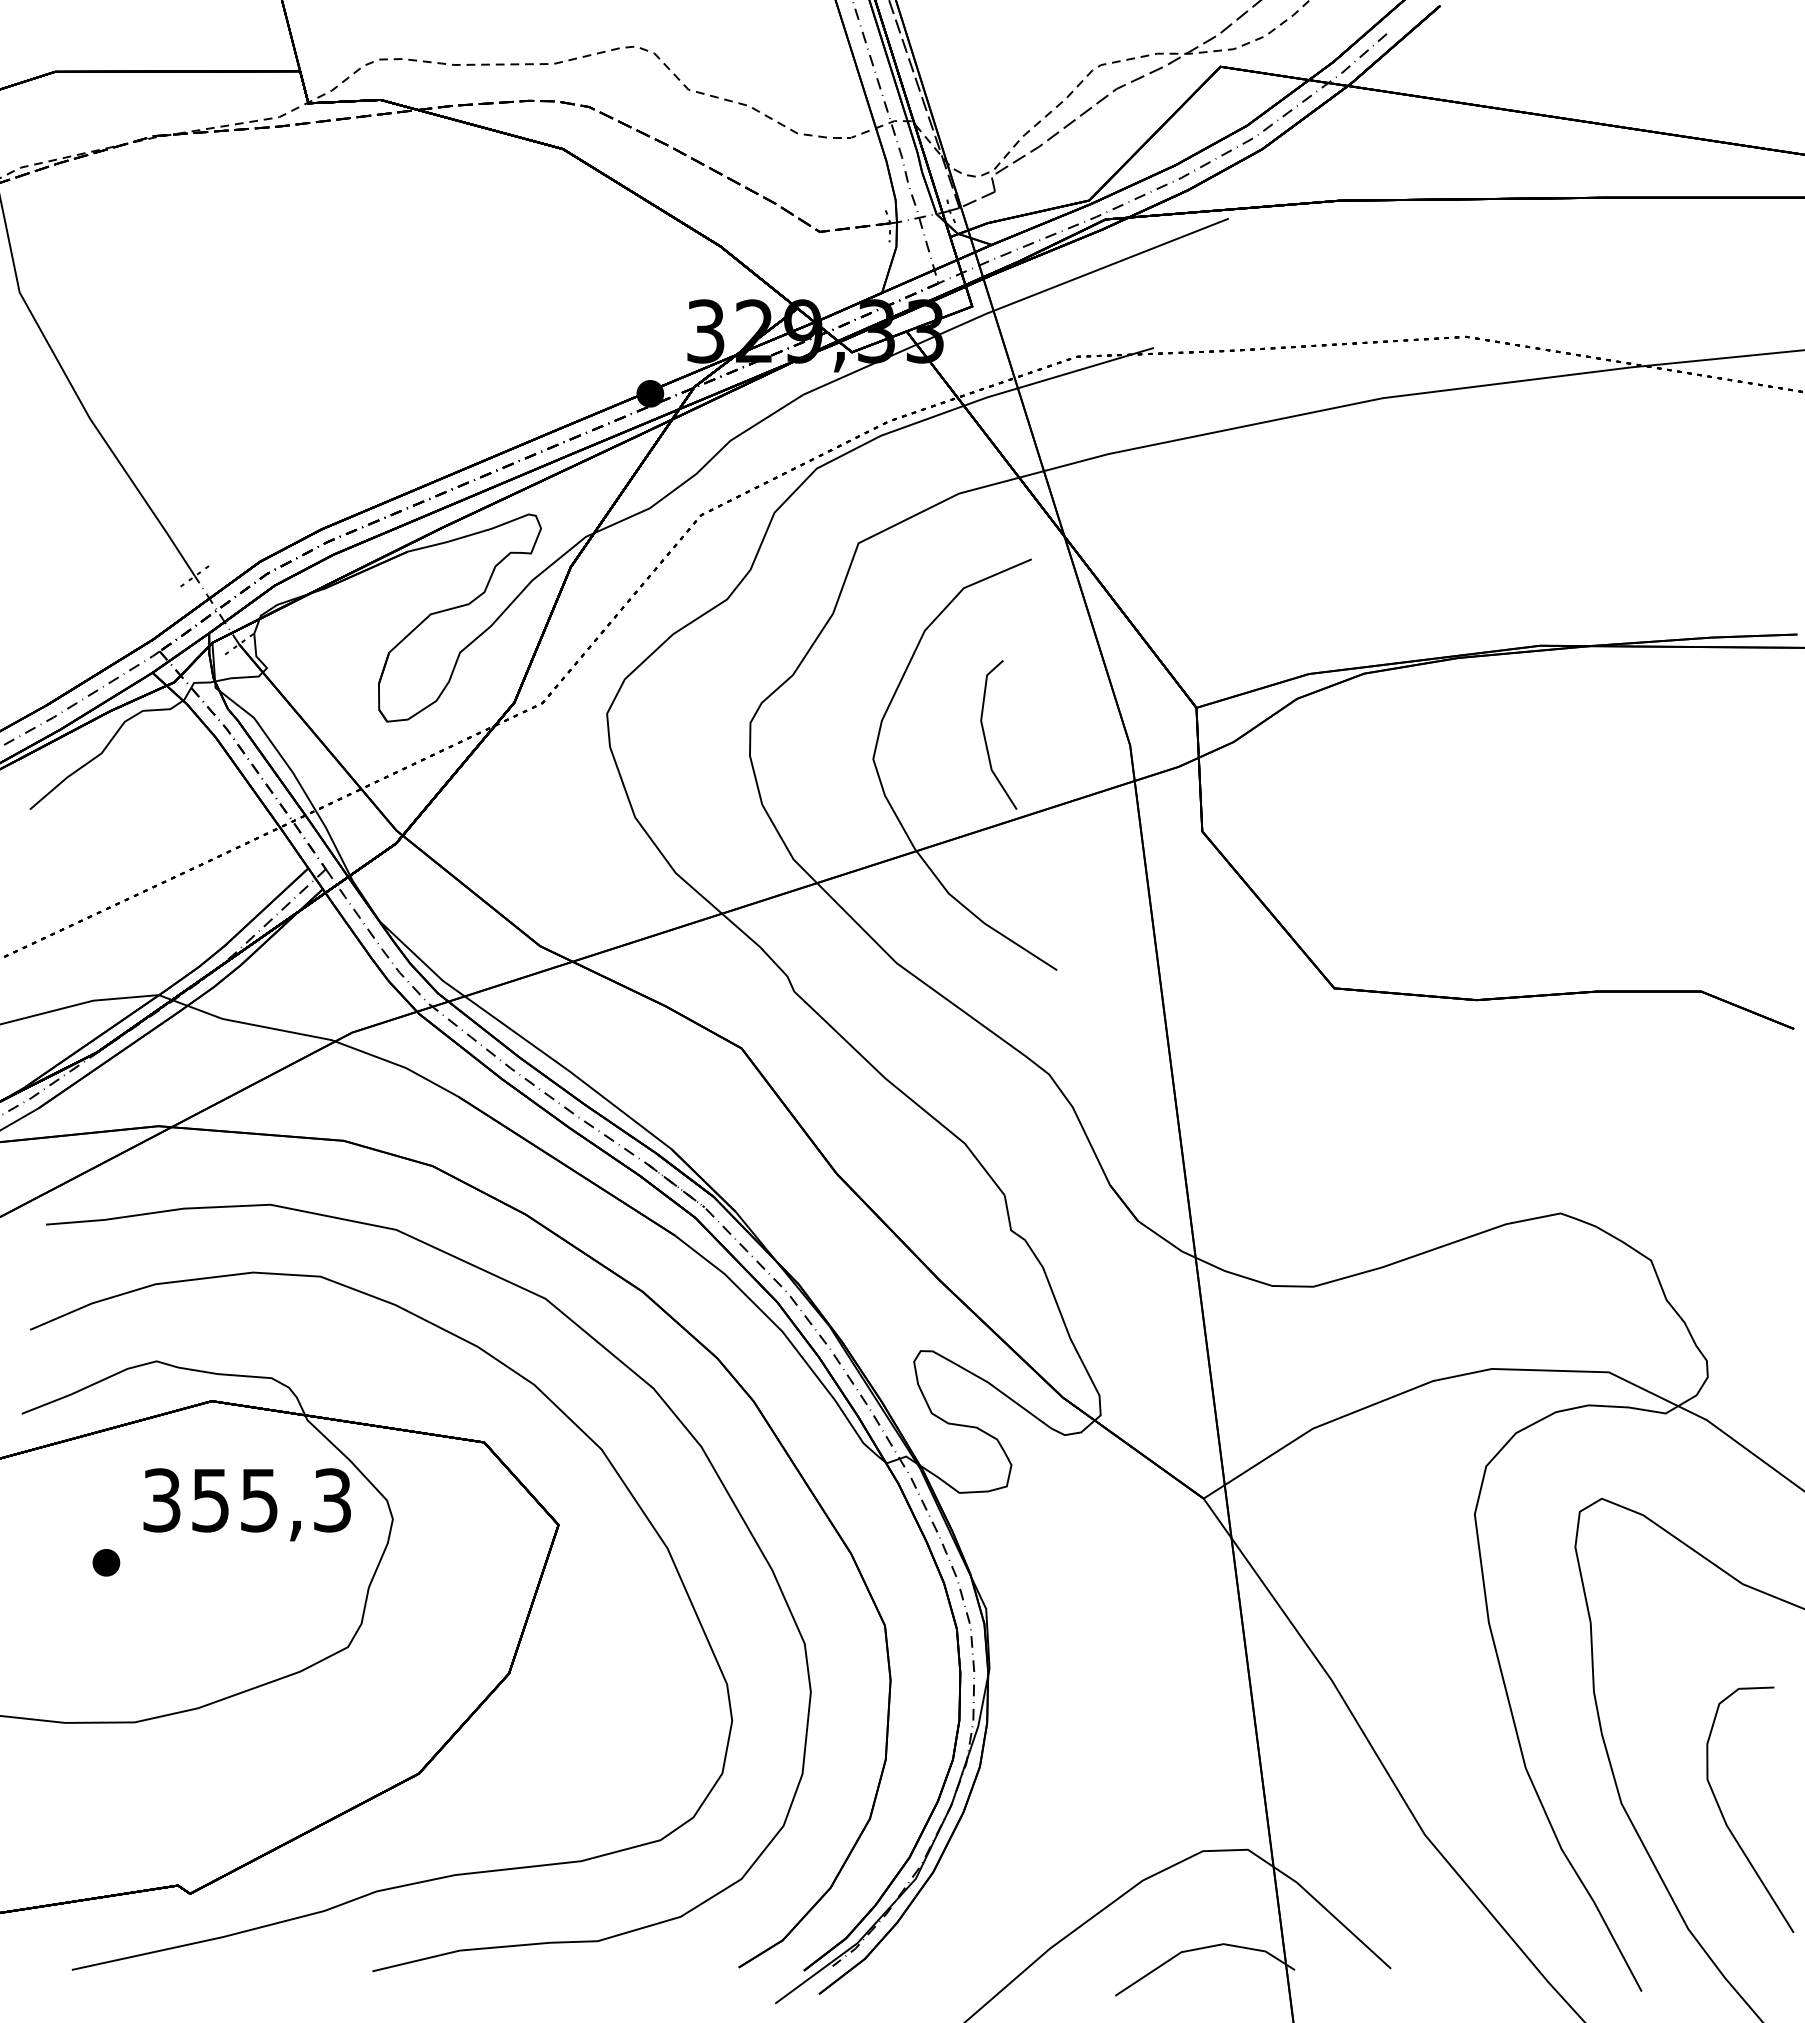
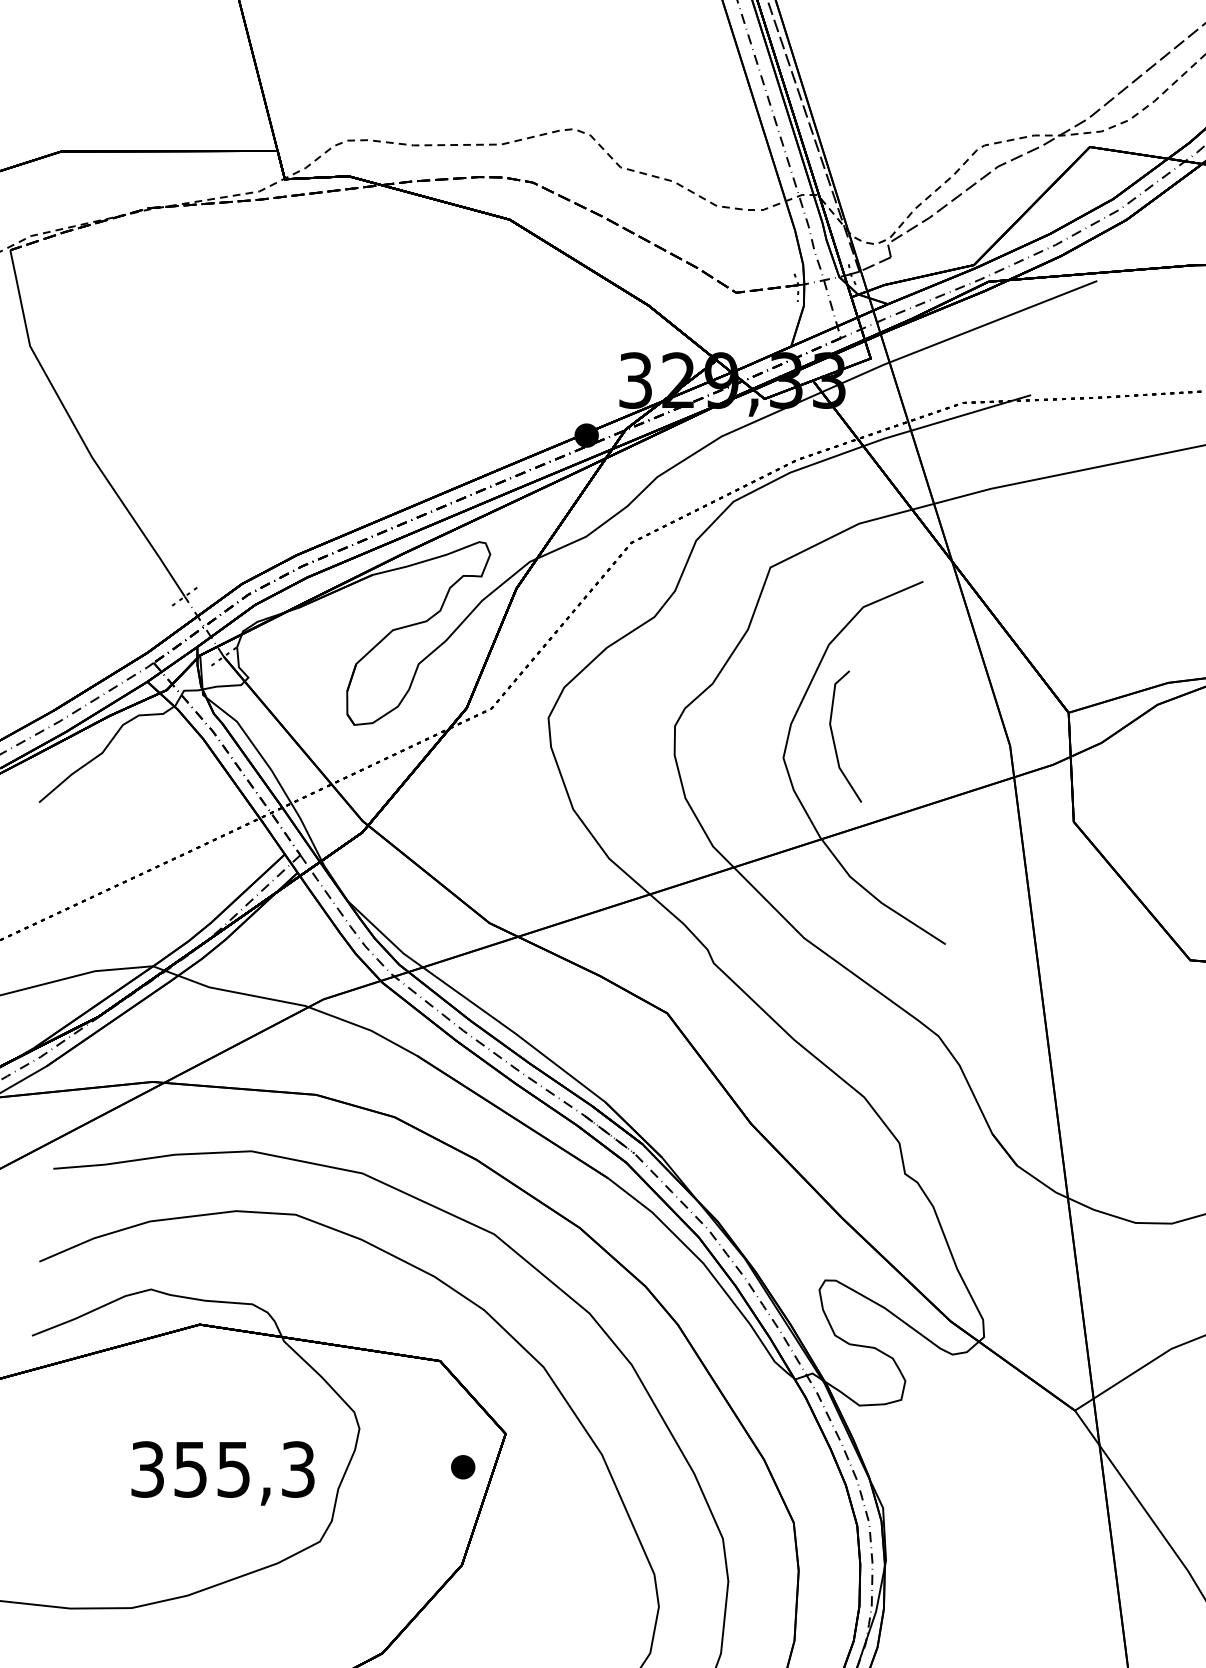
line: (986, 739) -> (834, 740), moved
text: (246, 1504) -> (222, 1473), moved
part: (106, 1562) -> (463, 1466), moved

